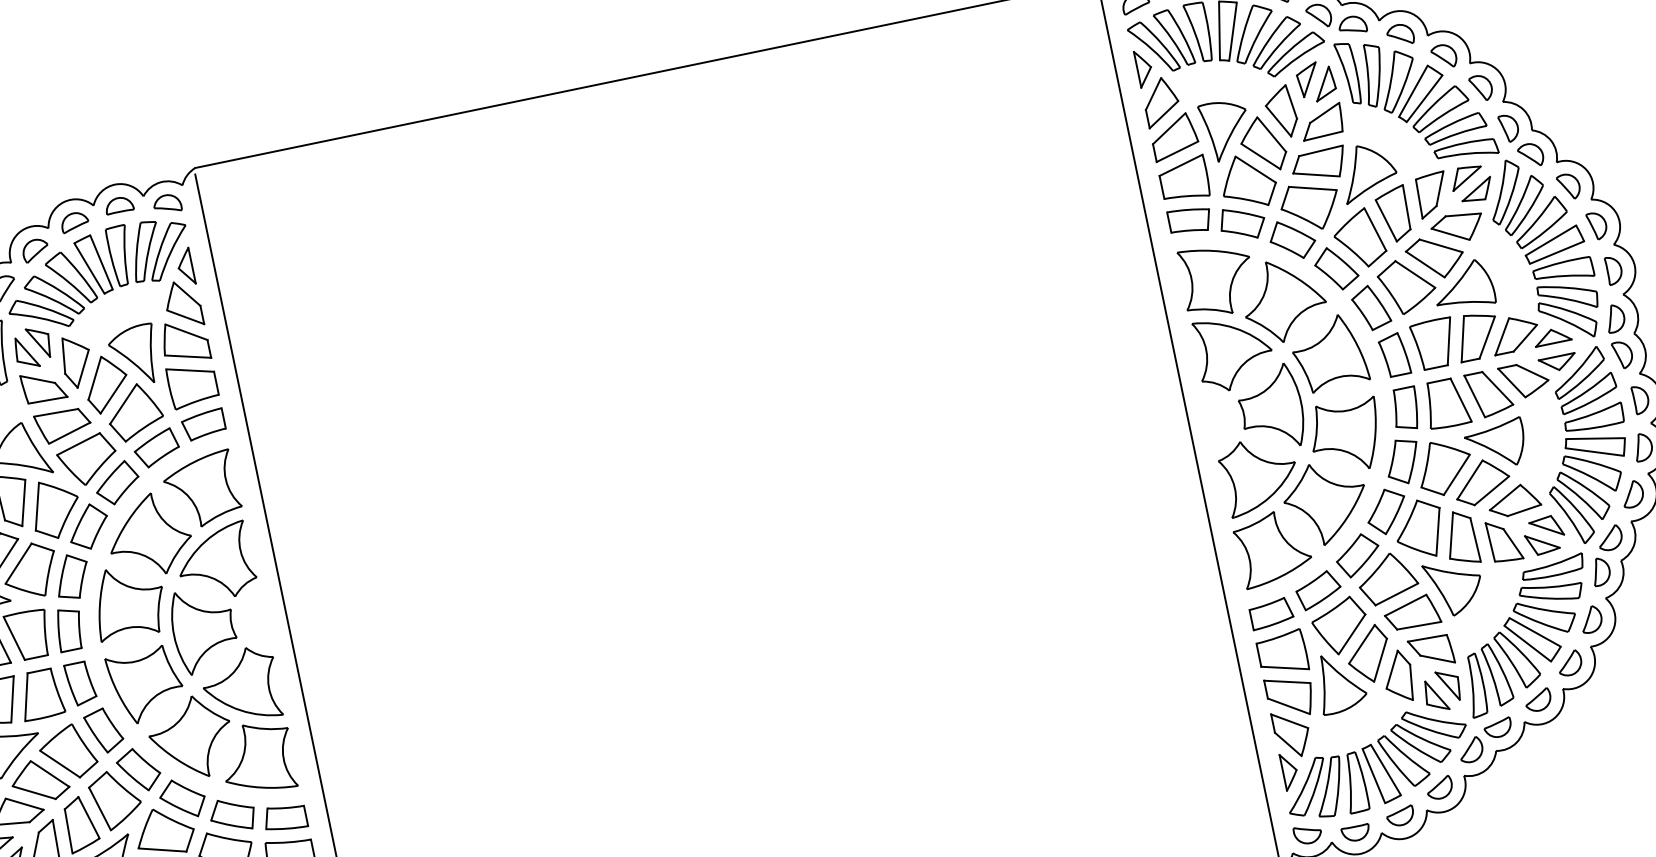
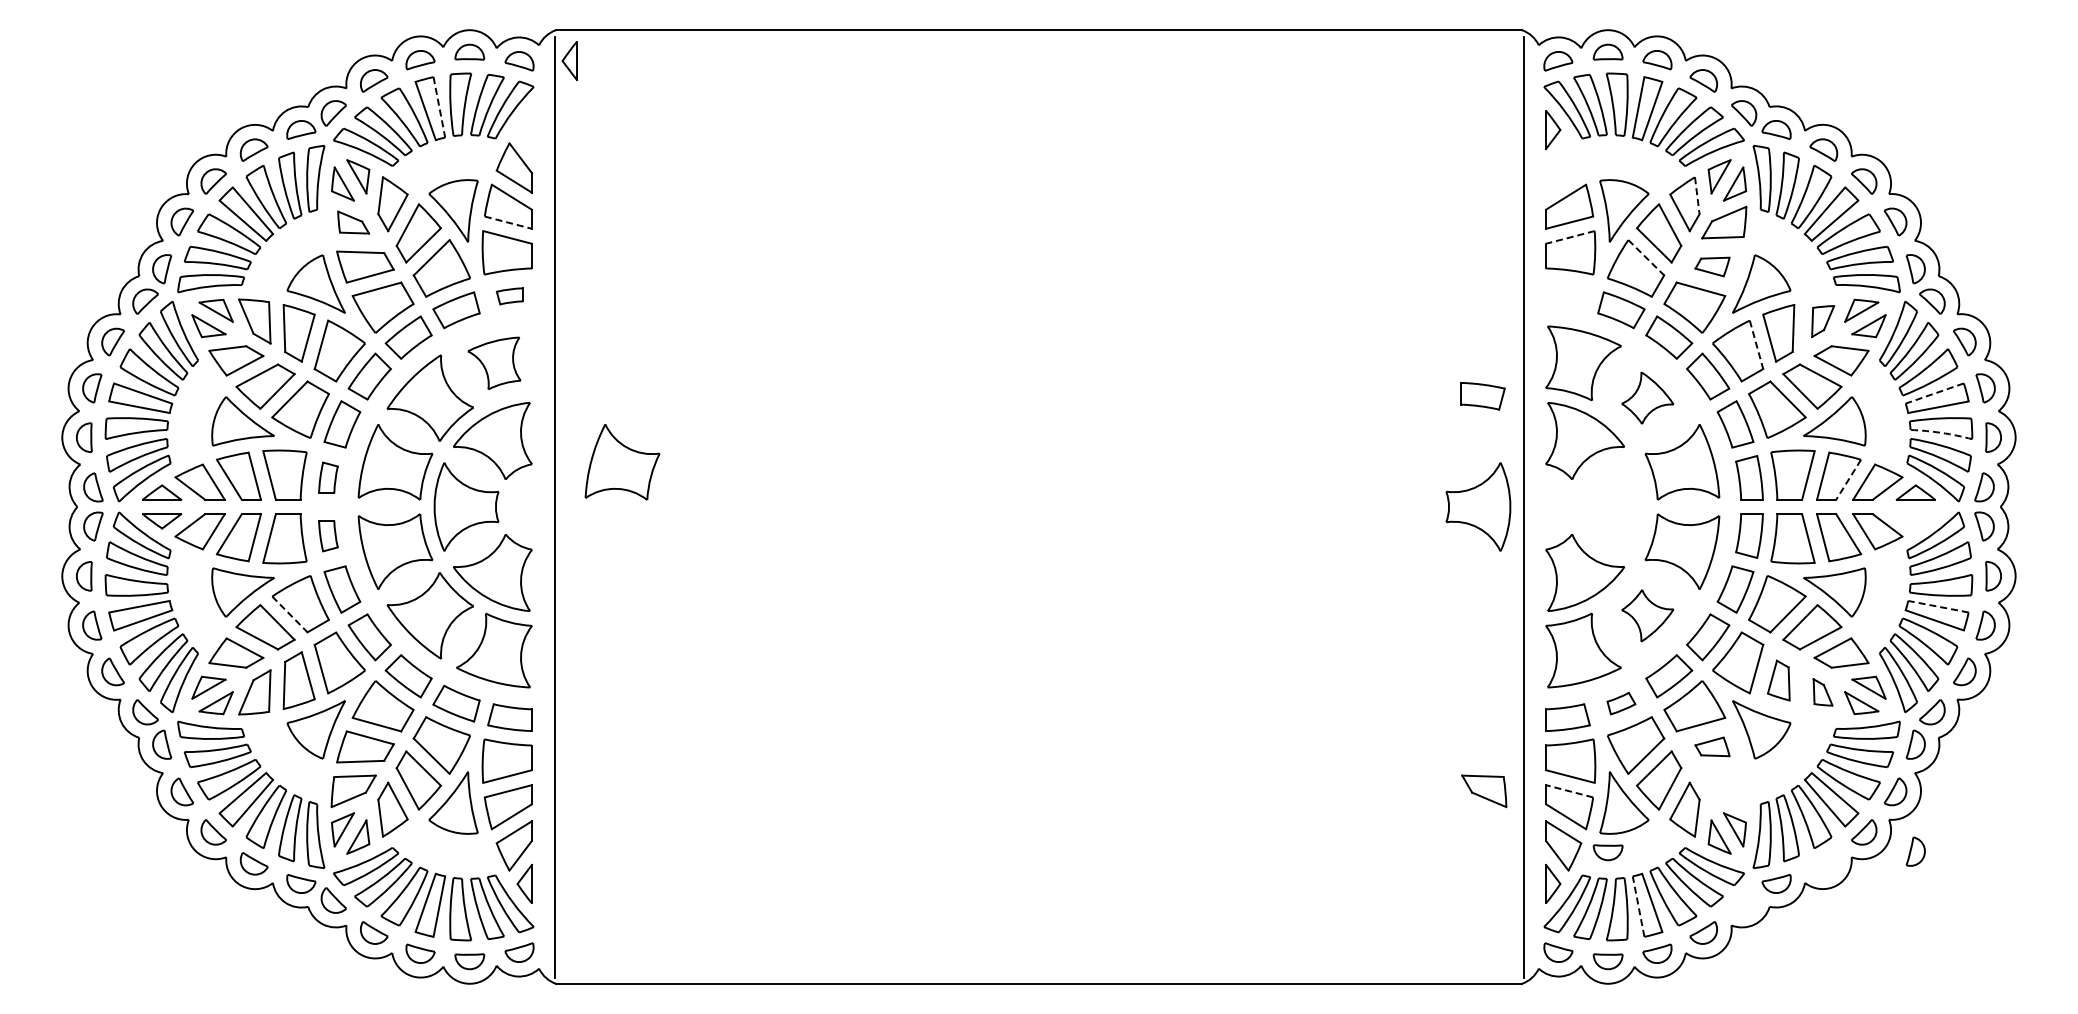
part: (1161, 101) -> (1563, 167), removed
line: (1291, 101) -> (1697, 195), solid -> dashed
line: (1180, 165) -> (1569, 237), solid -> dashed
part: (1319, 165) -> (1712, 266), size x0.6
line: (1256, 170) -> (1646, 258), solid -> dashed
part: (1432, 195) -> (1822, 321), size x0.7
part: (1189, 220) -> (1482, 396), moved
line: (1375, 230) -> (1756, 345), solid -> dashed
line: (1550, 240) -> (1934, 393), solid -> dashed
line: (101, 262) -> (439, 107), solid -> dashed
part: (185, 266) -> (569, 60), moved
arc: (1564, 275) -> (1941, 432), solid -> dashed
part: (1283, 299) -> (1647, 397), size x0.6
line: (1487, 337) -> (1848, 479), solid -> dashed
line: (188, 356) -> (508, 222), solid -> dashed
part: (1557, 363) -> (1915, 521), removed
part: (43, 386) -> (353, 222), size x0.7
part: (1271, 408) -> (1478, 506), moved
part: (203, 425) -> (509, 296), size x0.6
line: (1595, 438) -> (1938, 606), solid -> dashed
part: (202, 490) -> (494, 363), size x0.7
part: (1325, 502) -> (1647, 615), size x0.6
part: (1460, 538) -> (1778, 680), size x0.7
part: (1503, 540) -> (1822, 692), size x0.6
part: (340, 558) -> (622, 462), added
part: (1318, 590) -> (1621, 703), size x0.6
part: (1411, 612) -> (1712, 746), size x0.6
part: (69, 628) -> (328, 477), size x0.7
part: (1431, 652) -> (1484, 791), moved
part: (1621, 671) -> (1915, 851), added
line: (1287, 682) -> (1569, 791), solid -> dashed
part: (80, 683) -> (328, 535), size x0.7
part: (1537, 700) -> (1823, 863), removed
part: (1334, 731) -> (1607, 852), added
part: (1471, 749) -> (1744, 900), removed
line: (60, 764) -> (290, 614), solid -> dashed
line: (1373, 776) -> (1638, 906), solid -> dashed

